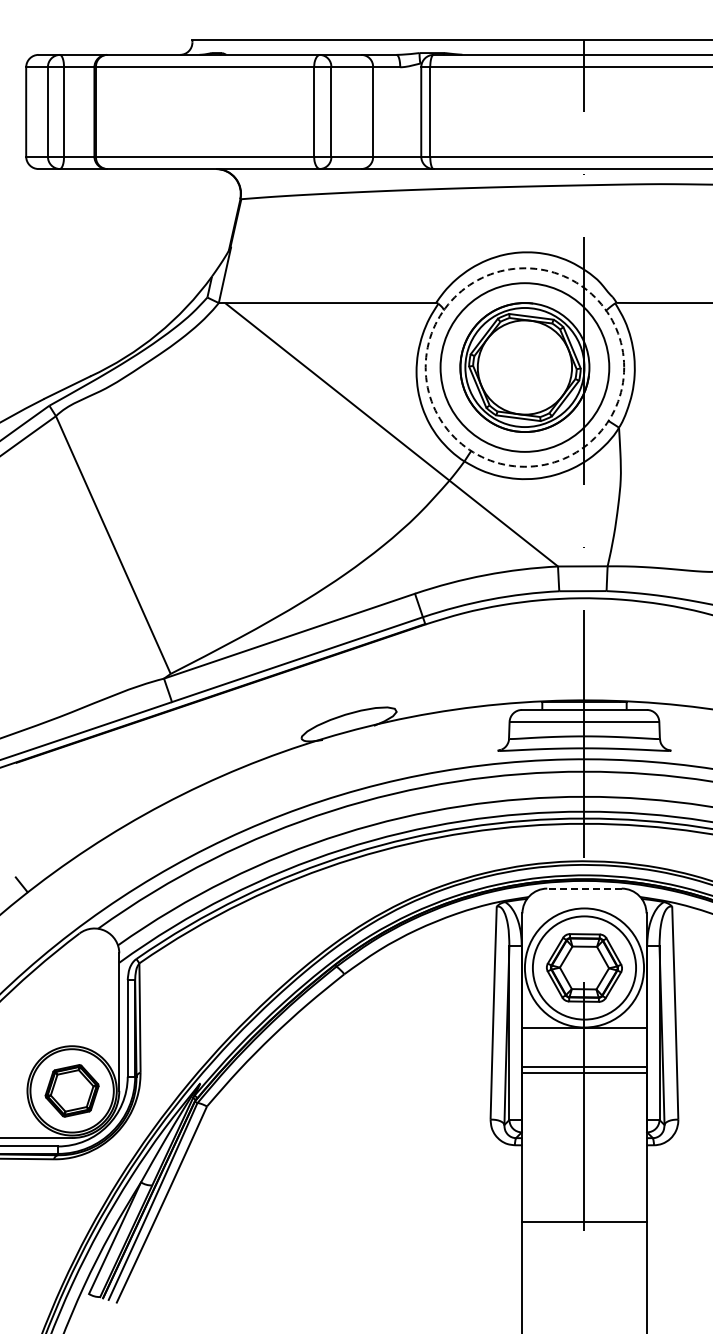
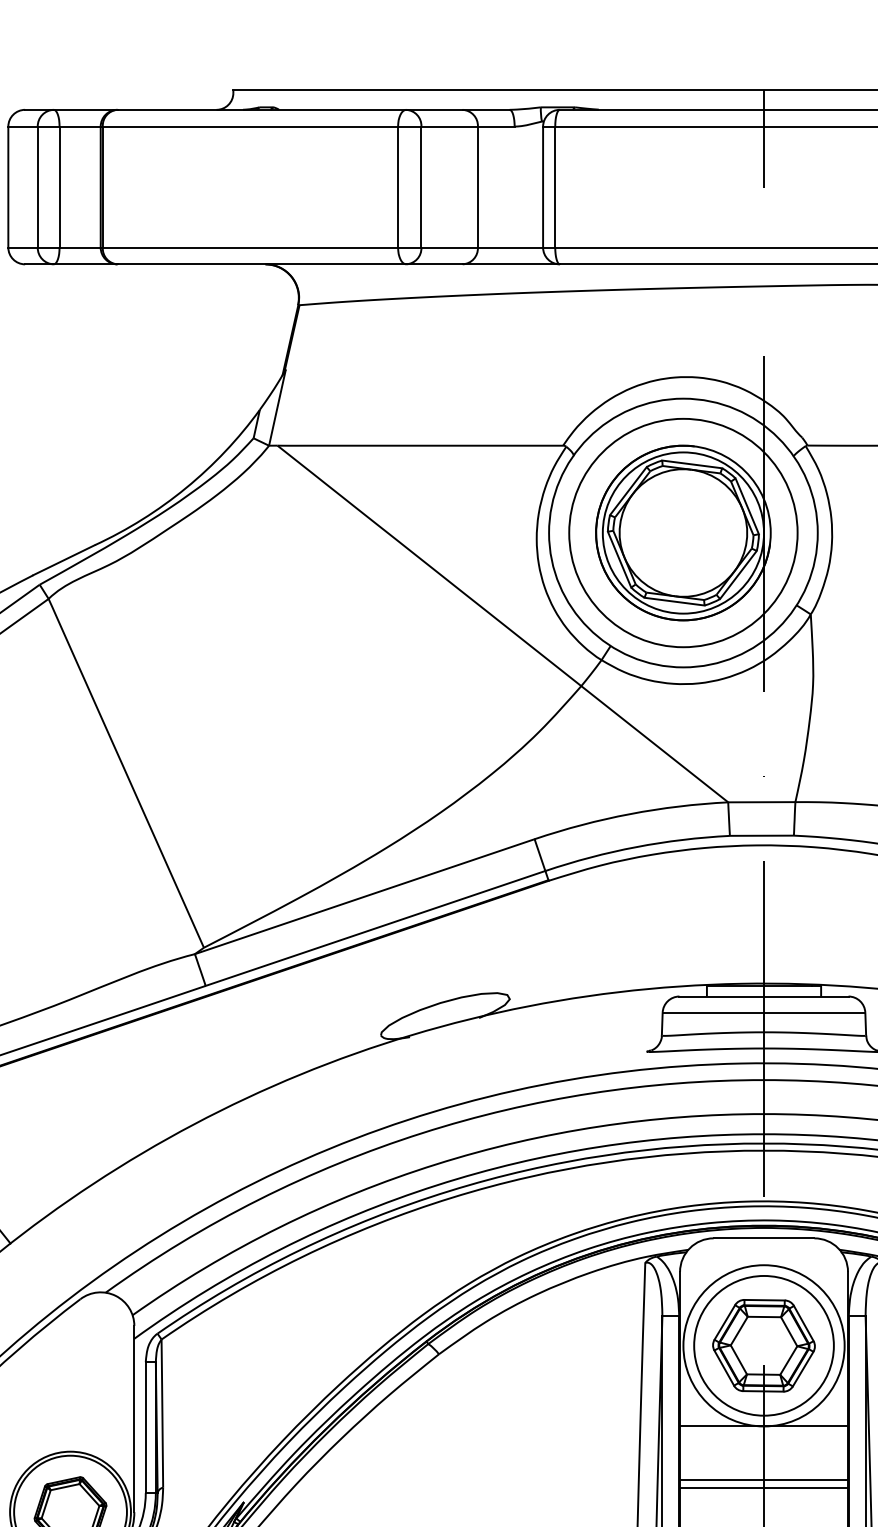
circle: (524, 367) -> (682, 532), dashed -> solid
line: (583, 888) -> (762, 1238), dashed -> solid

